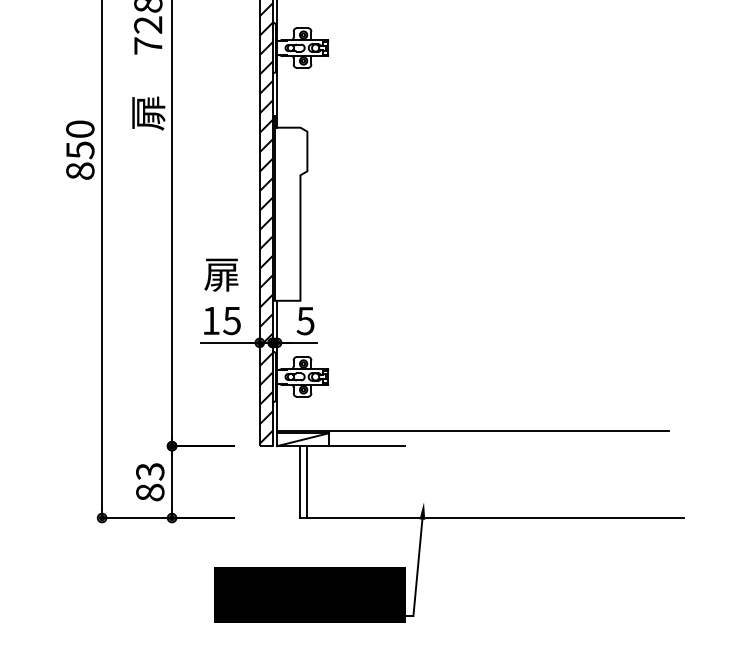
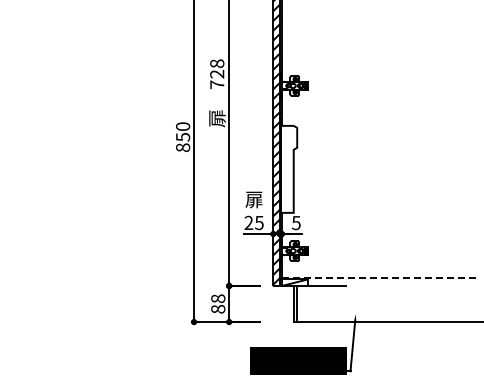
text: (210, 319) -> (248, 222), 15 -> 25
line: (473, 431) -> (380, 278), solid -> dashed
text: (150, 471) -> (218, 298), 83 -> 88

